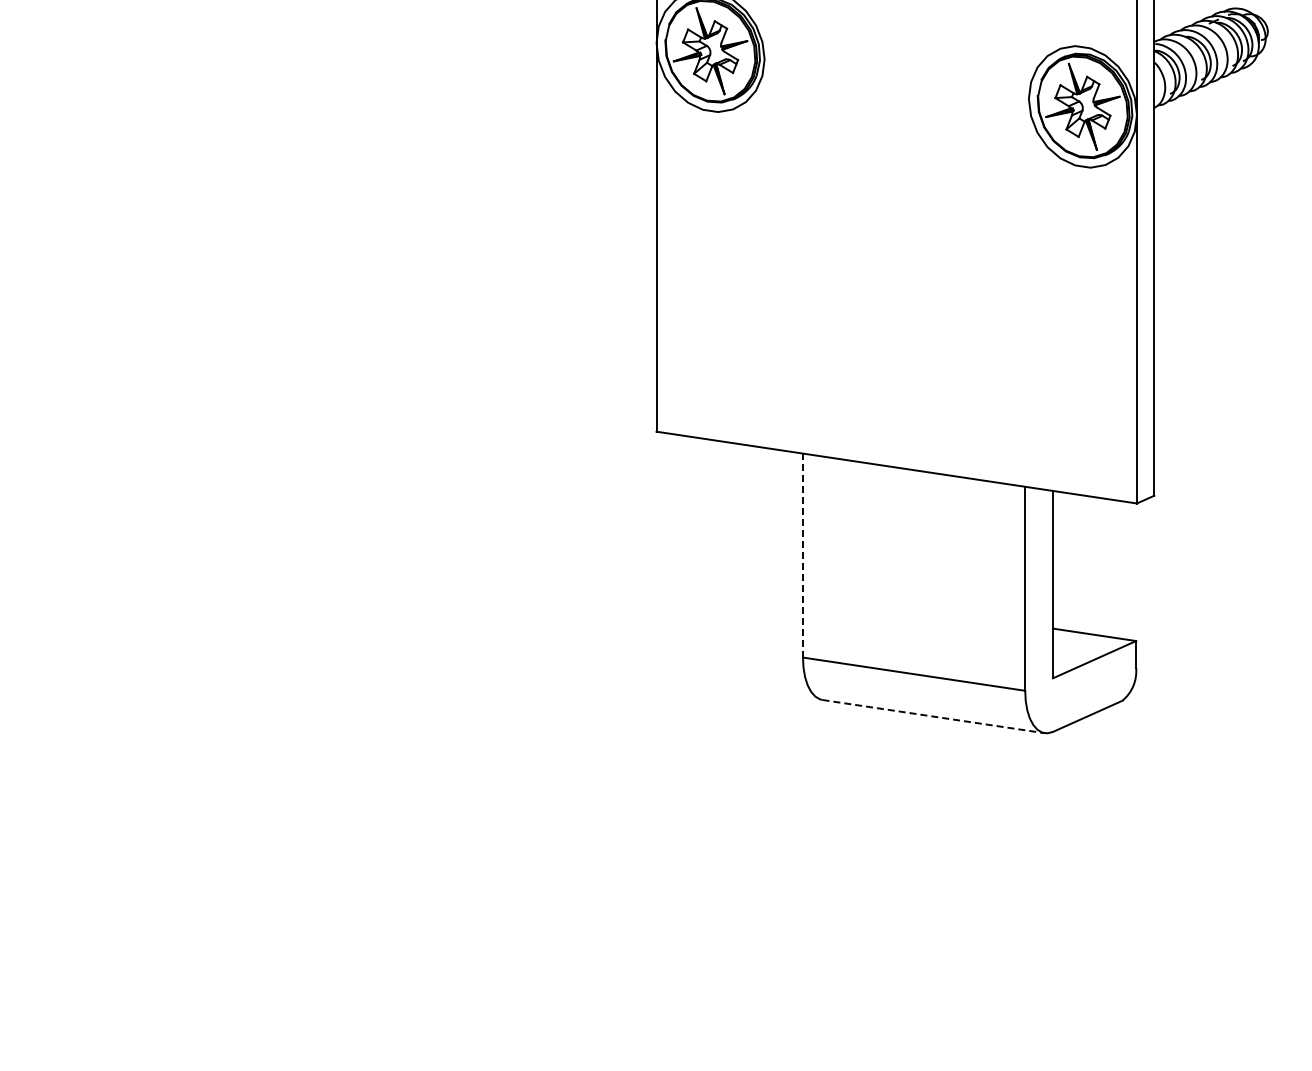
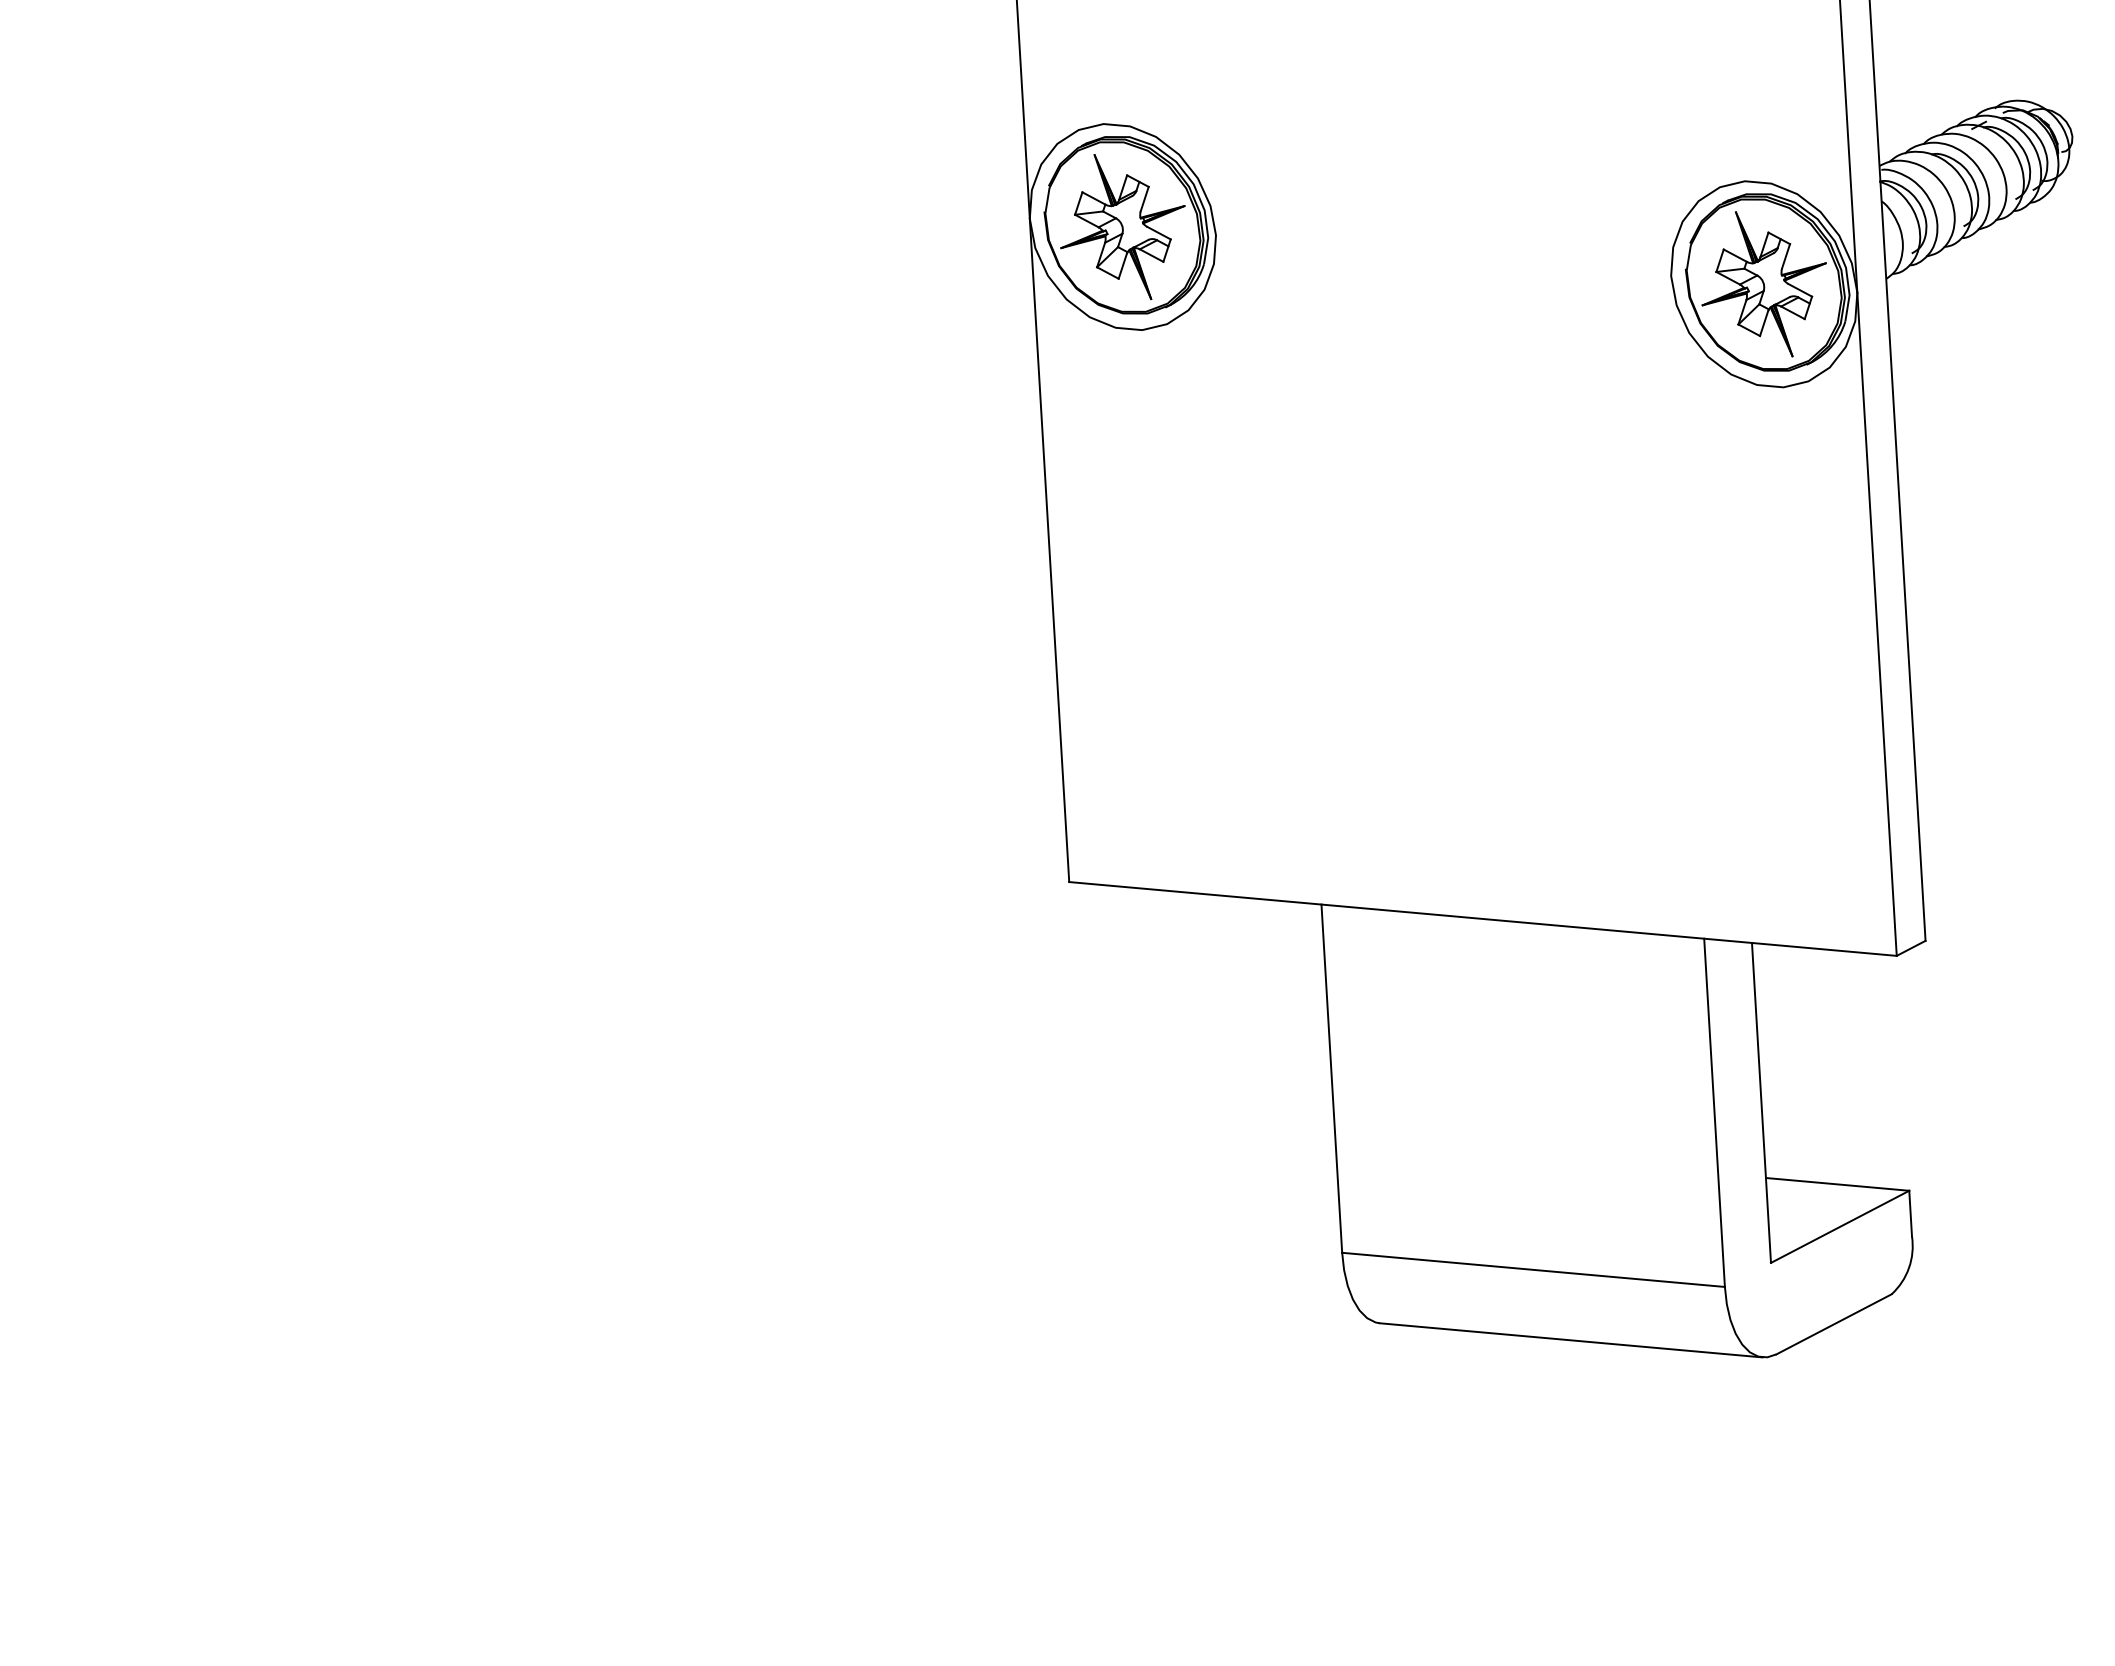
line: (802, 555) -> (1330, 1078), dashed -> solid
line: (934, 716) -> (1572, 1340), dashed -> solid

